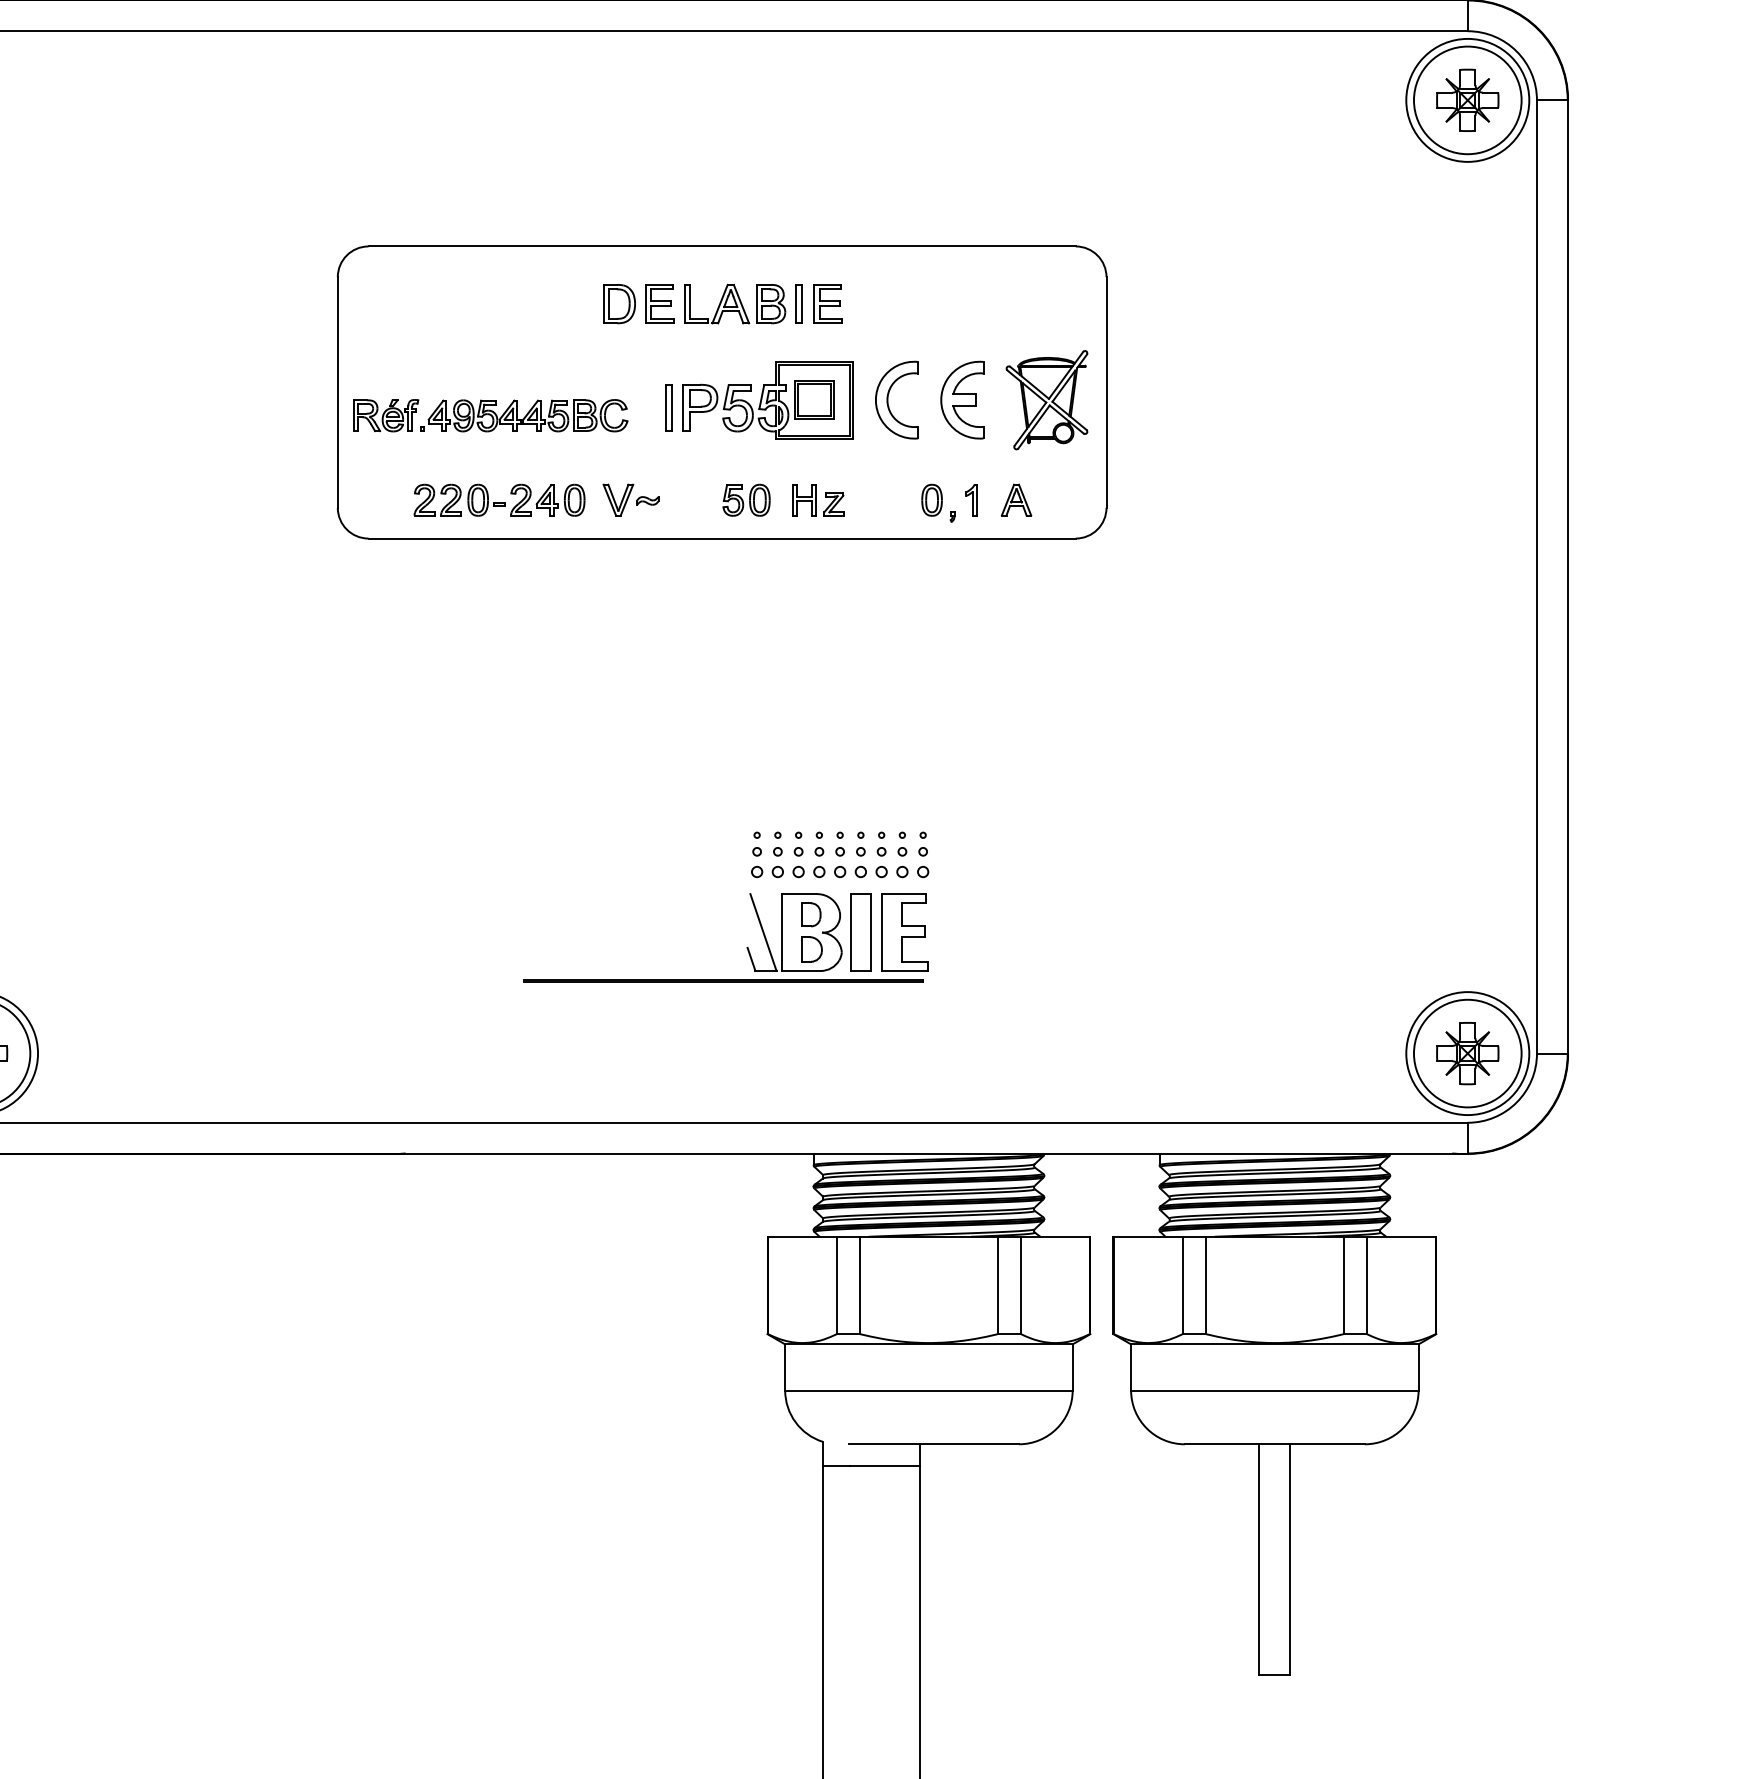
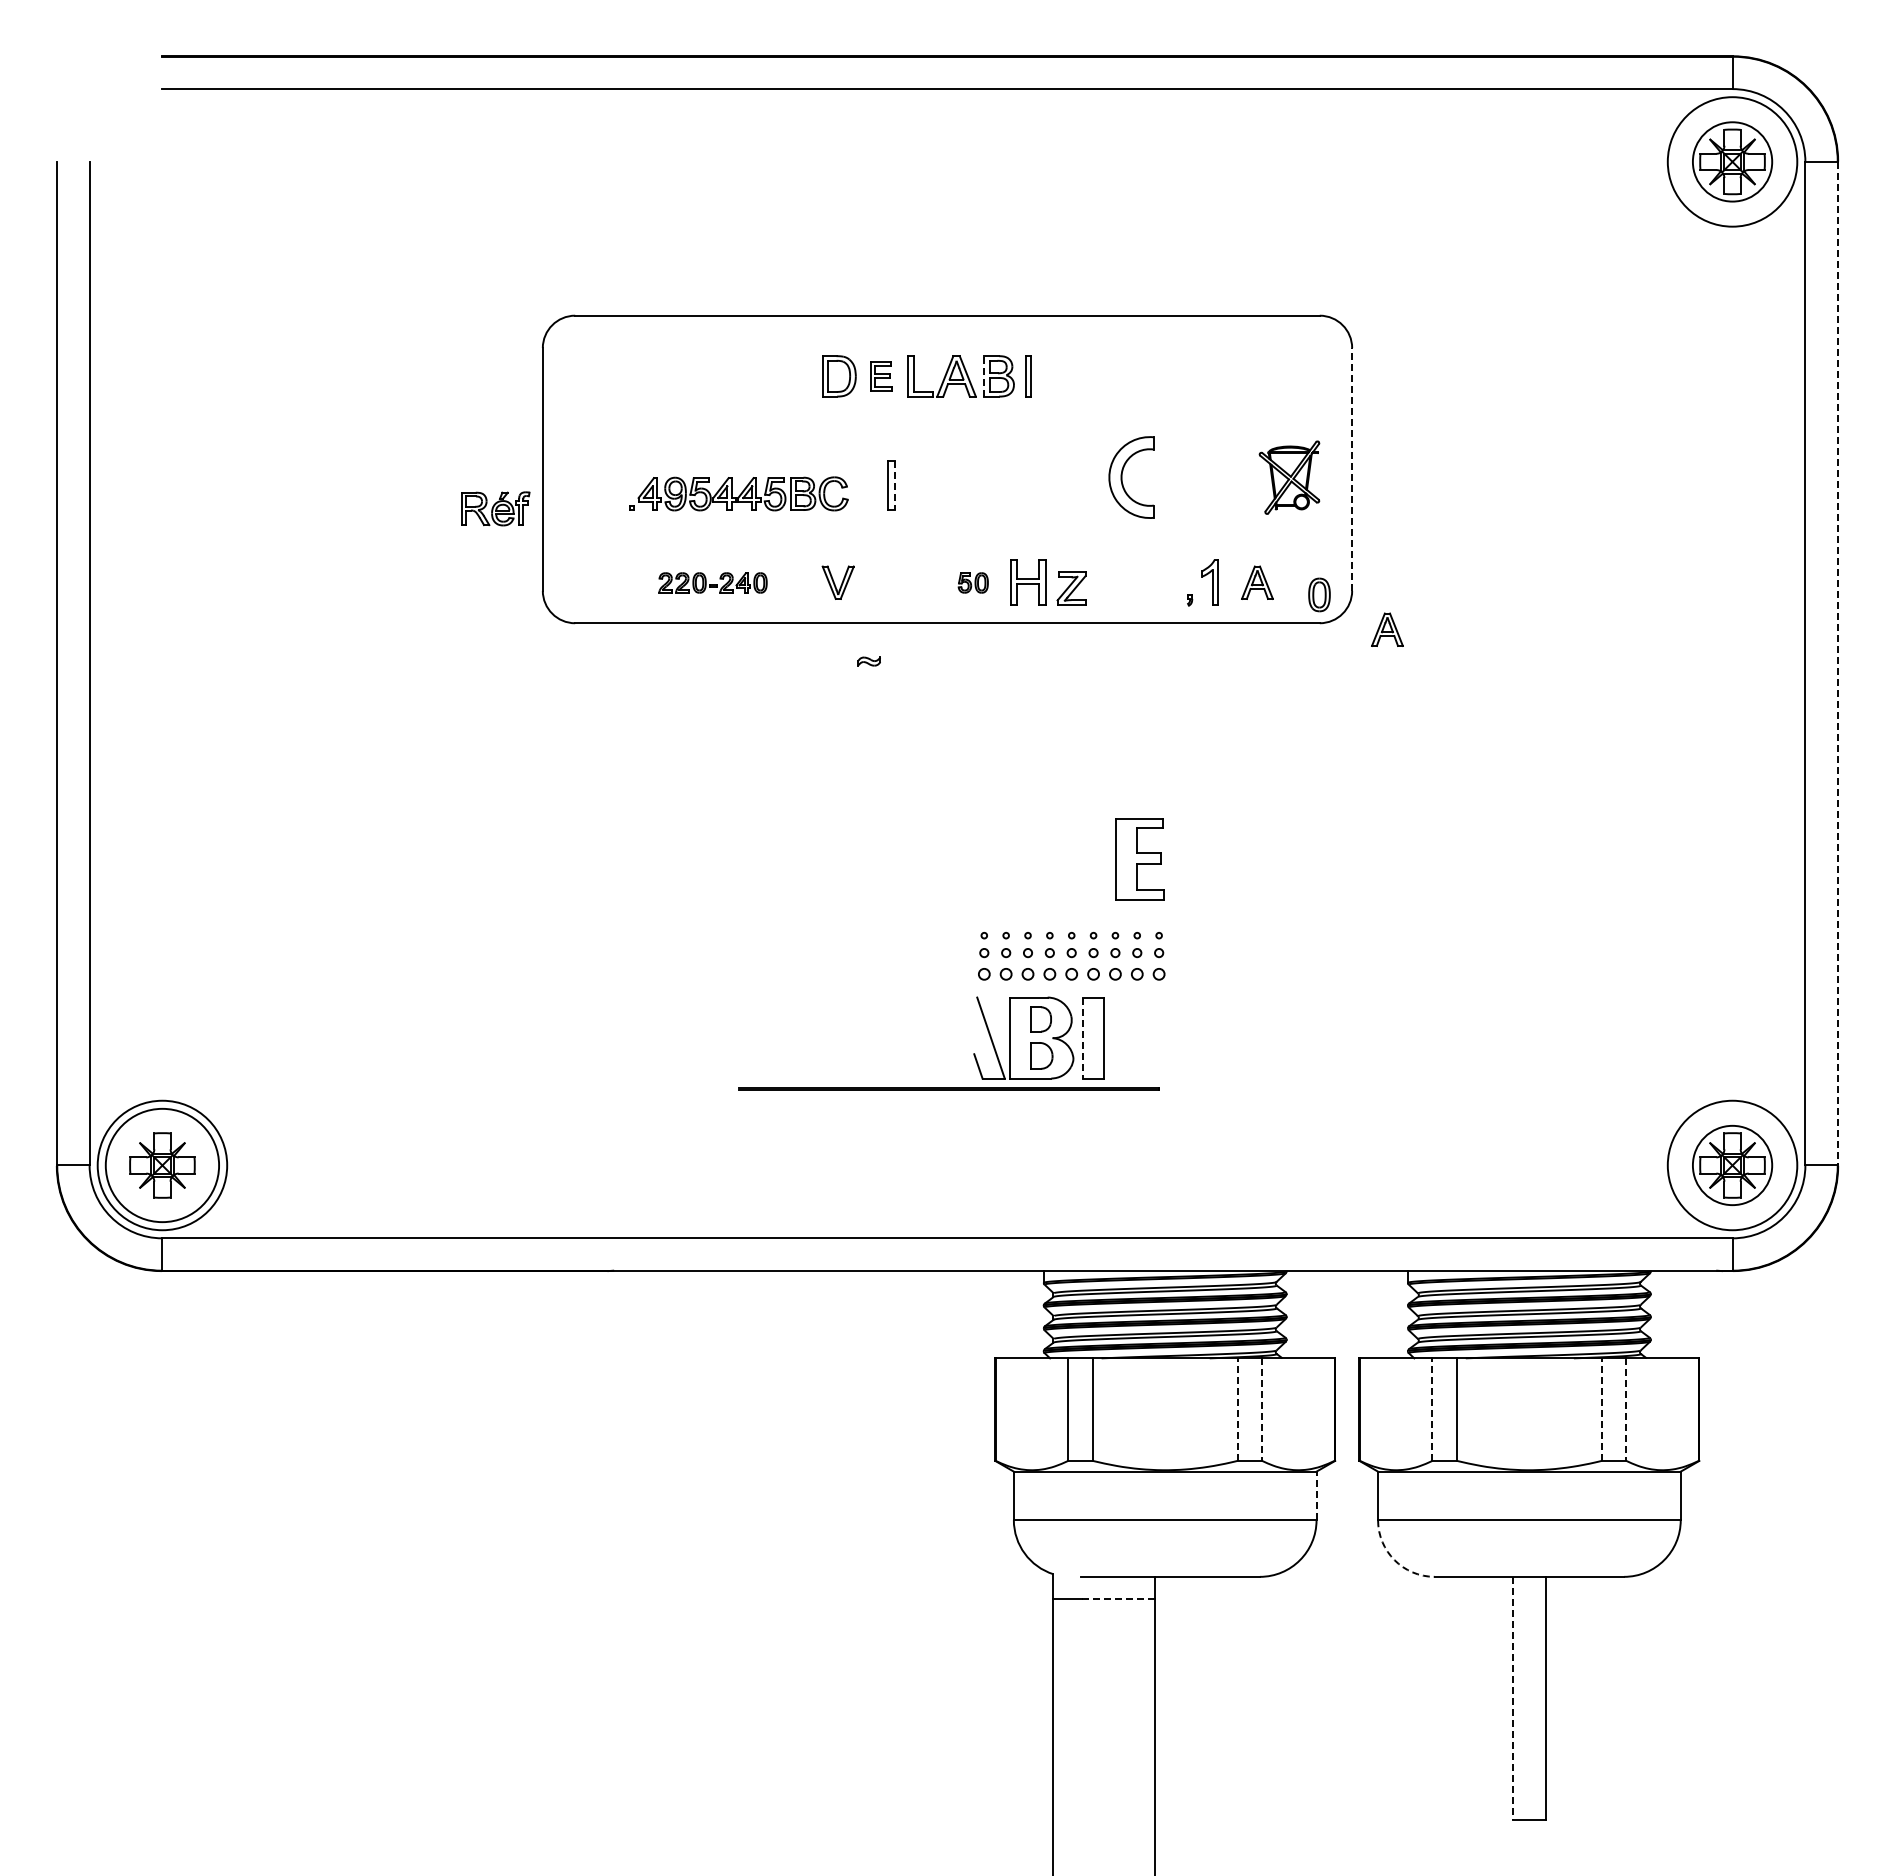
circle: (1467, 99) -> (1732, 161), size x0.7
line: (756, 303) -> (983, 375), solid -> dashed
part: (659, 304) -> (881, 376), size x0.7
part: (827, 304) -> (1058, 376), removed
line: (1106, 391) -> (1352, 468), solid -> dashed
part: (767, 400) -> (995, 477), removed
part: (962, 400) -> (1200, 477), removed
part: (1046, 400) -> (1289, 477), size x0.7
line: (672, 408) -> (895, 486), solid -> dashed
part: (385, 415) -> (495, 508), moved
part: (498, 499) -> (712, 582), size x0.6
part: (746, 499) -> (973, 582), size x0.6
part: (818, 499) -> (1048, 582), size x1.4
part: (932, 499) -> (1319, 594), moved
part: (971, 499) -> (1209, 582), size x1.4
part: (647, 500) -> (868, 661), moved
part: (1140, 544) -> (1387, 629), added
line: (1567, 576) -> (1837, 663), solid -> dashed
line: (851, 932) -> (1083, 1038), solid -> dashed
part: (904, 932) -> (1139, 859), moved
circle: (1467, 1053) -> (1732, 1165), size x0.7
line: (997, 1285) -> (1237, 1409), solid -> dashed
line: (1182, 1285) -> (1432, 1409), solid -> dashed
line: (1343, 1285) -> (1601, 1409), solid -> dashed
line: (1021, 1286) -> (1262, 1410), solid -> dashed
line: (1367, 1286) -> (1626, 1410), solid -> dashed
line: (1072, 1367) -> (1316, 1495), solid -> dashed
arc: (1146, 1428) -> (1394, 1560), solid -> dashed
line: (884, 1465) -> (1118, 1599), solid -> dashed
line: (1259, 1559) -> (1513, 1698), solid -> dashed

